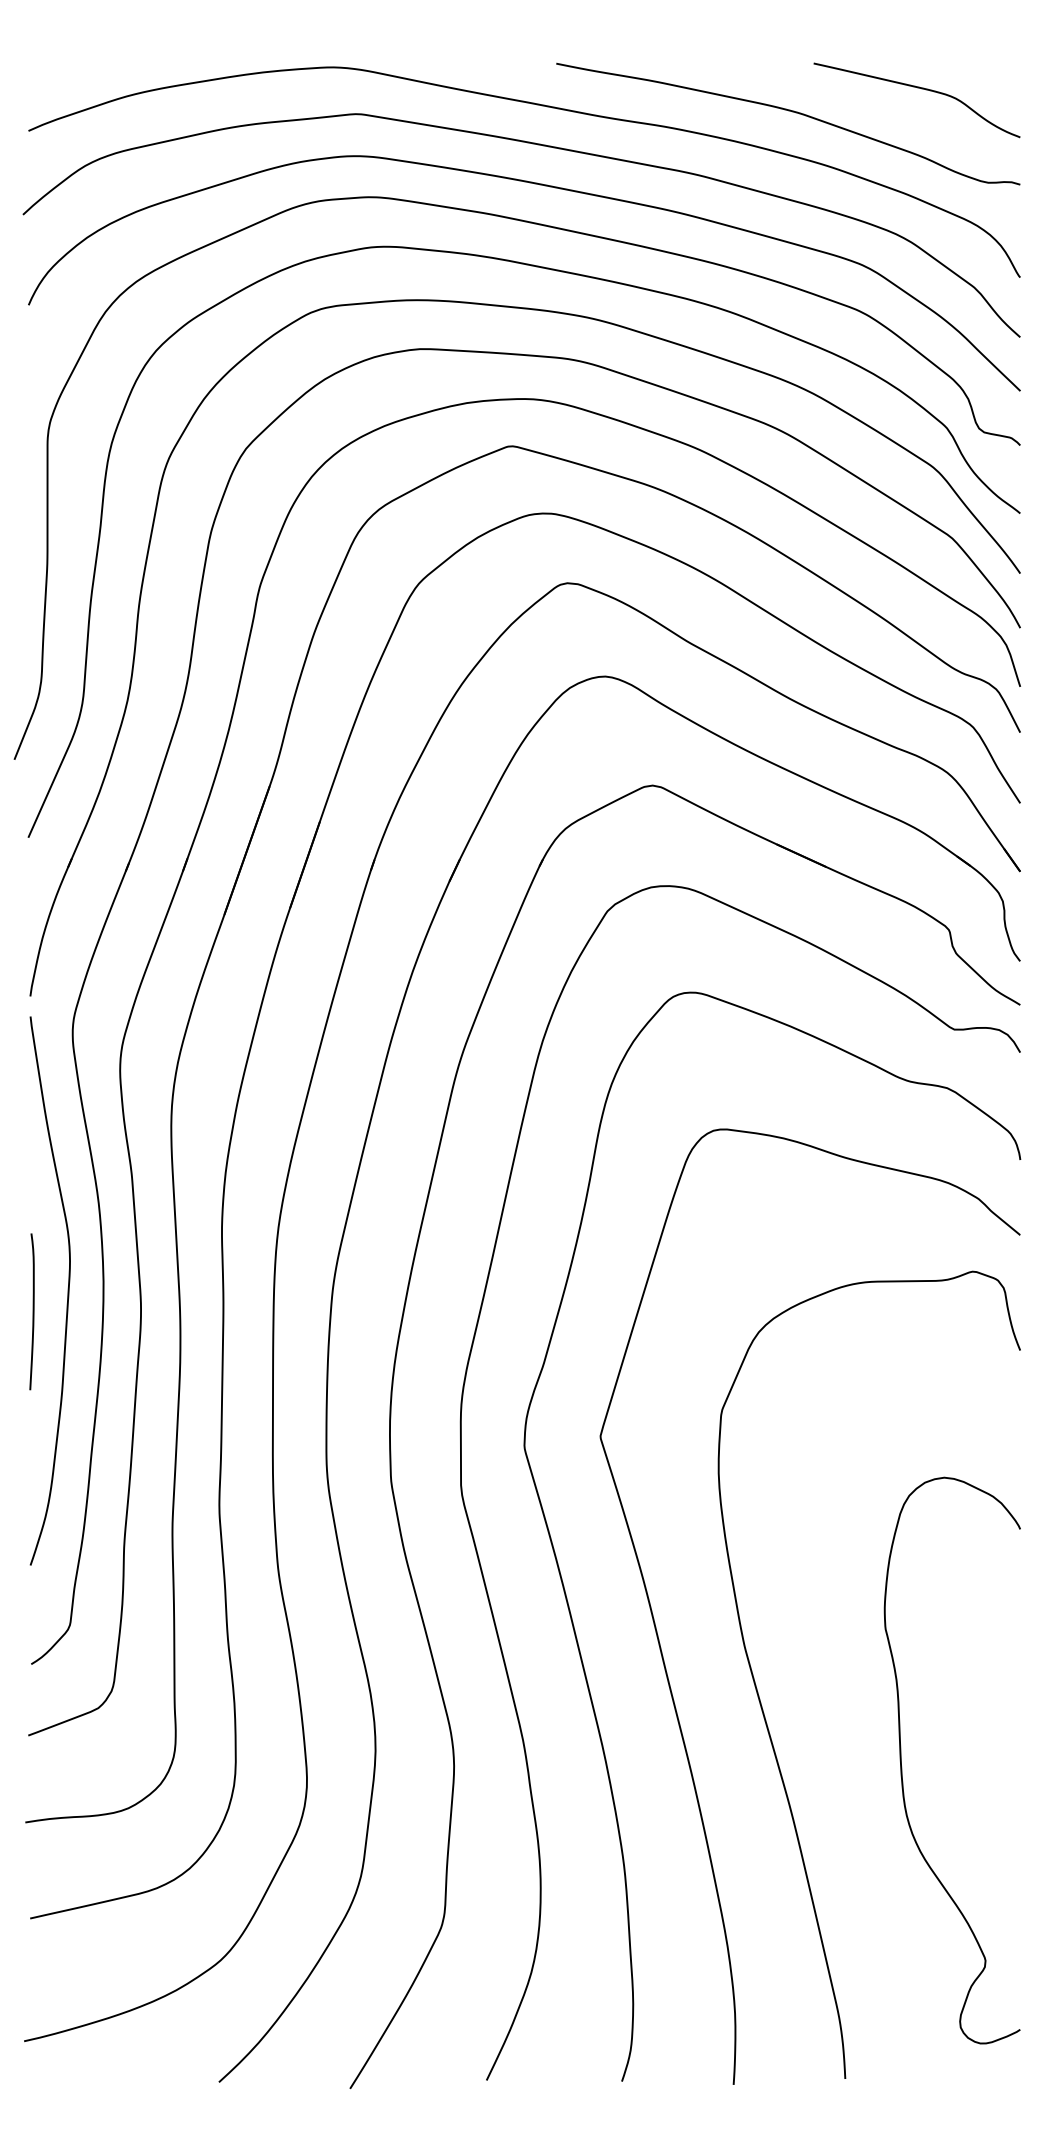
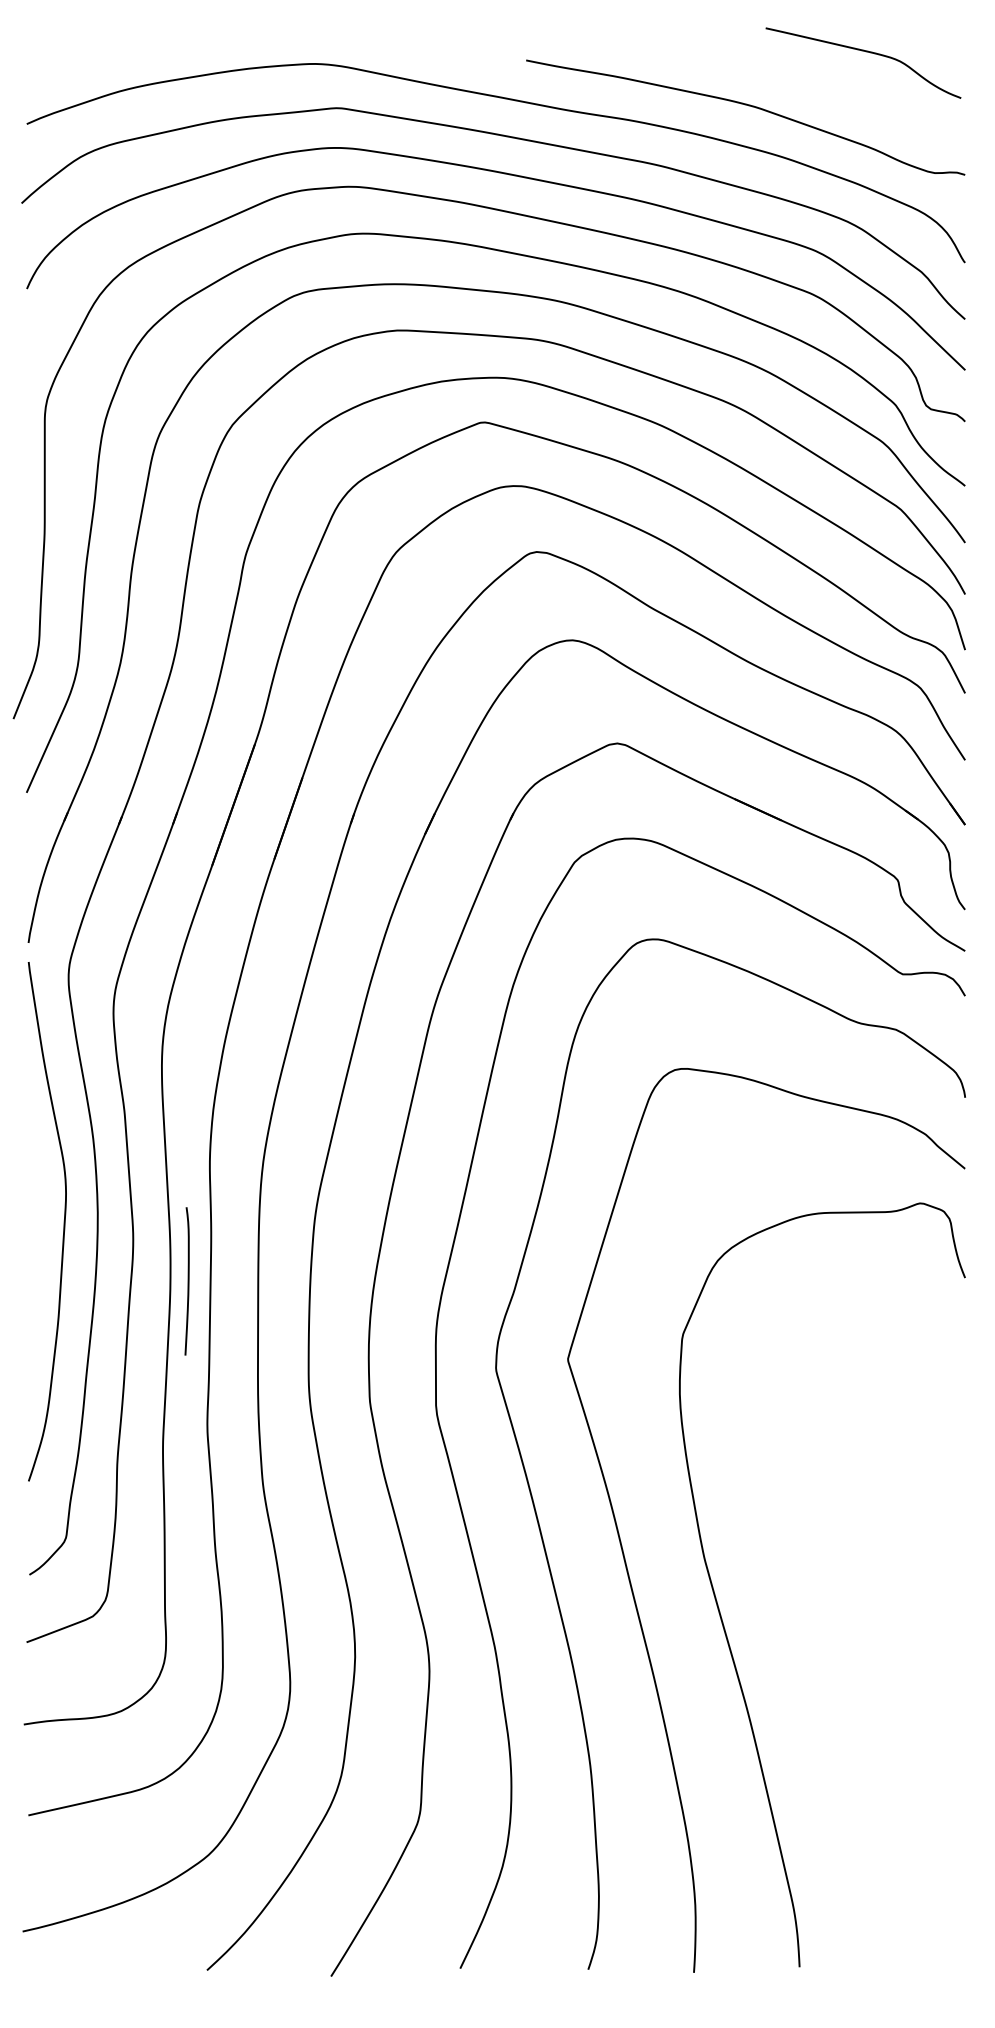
curve: (920, 89) -> (866, 52), moved
curve: (32, 1311) -> (187, 1281), moved
curve: (902, 1761) -> (853, 1666), removed

